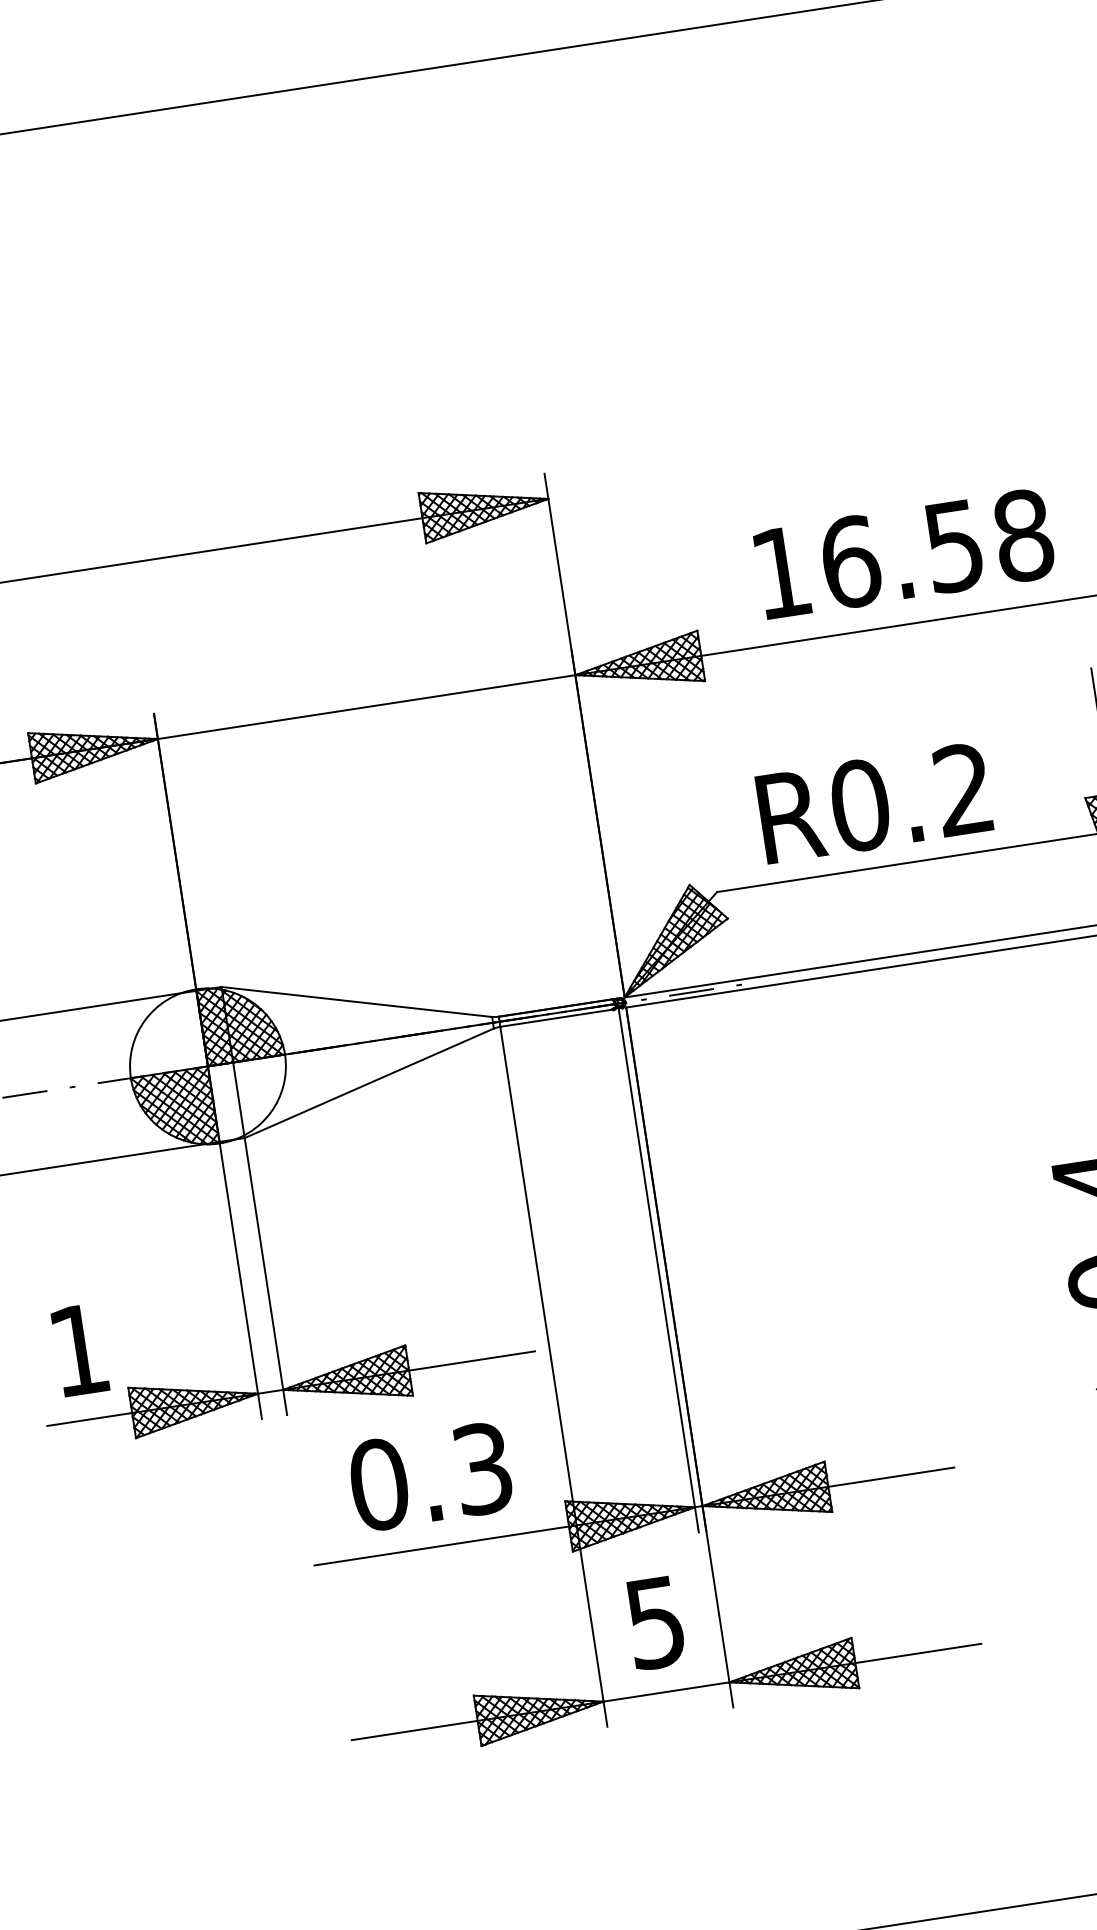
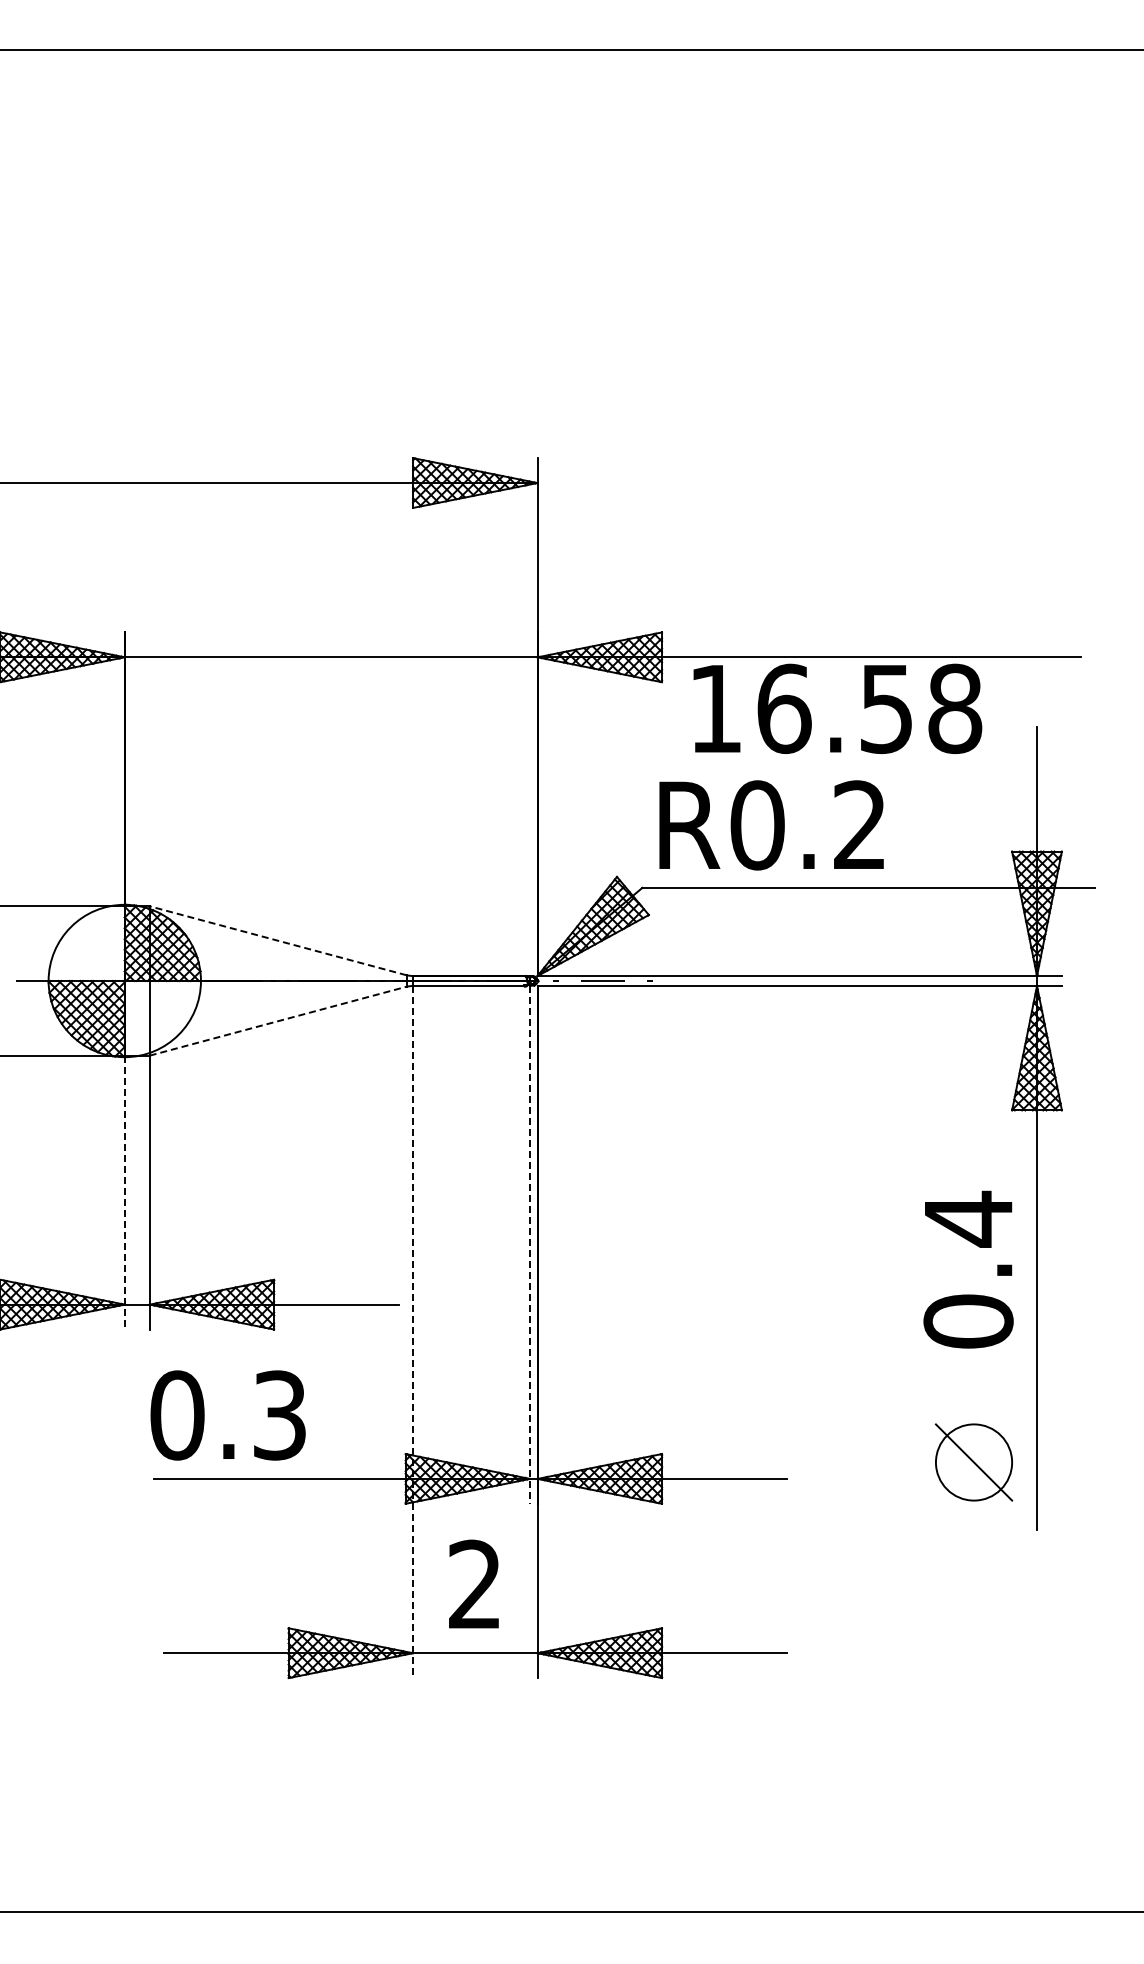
text: (904, 553) -> (837, 708), moved
text: (874, 803) -> (771, 825), moved
line: (356, 1001) -> (277, 940), solid -> dashed
line: (369, 1083) -> (278, 1021), solid -> dashed
line: (659, 1270) -> (530, 1244), solid -> dashed
line: (240, 1280) -> (124, 1192), solid -> dashed
line: (554, 1377) -> (413, 1332), solid -> dashed
text: (429, 1476) -> (227, 1415), moved
text: (655, 1622) -> (474, 1584), 5 -> 2

